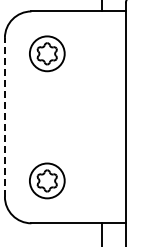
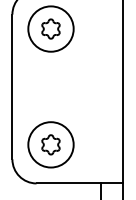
circle: (47, 53) -> (51, 28), size x1.43
line: (4, 116) -> (12, 86), dashed -> solid
circle: (47, 180) -> (51, 144), size x1.43

